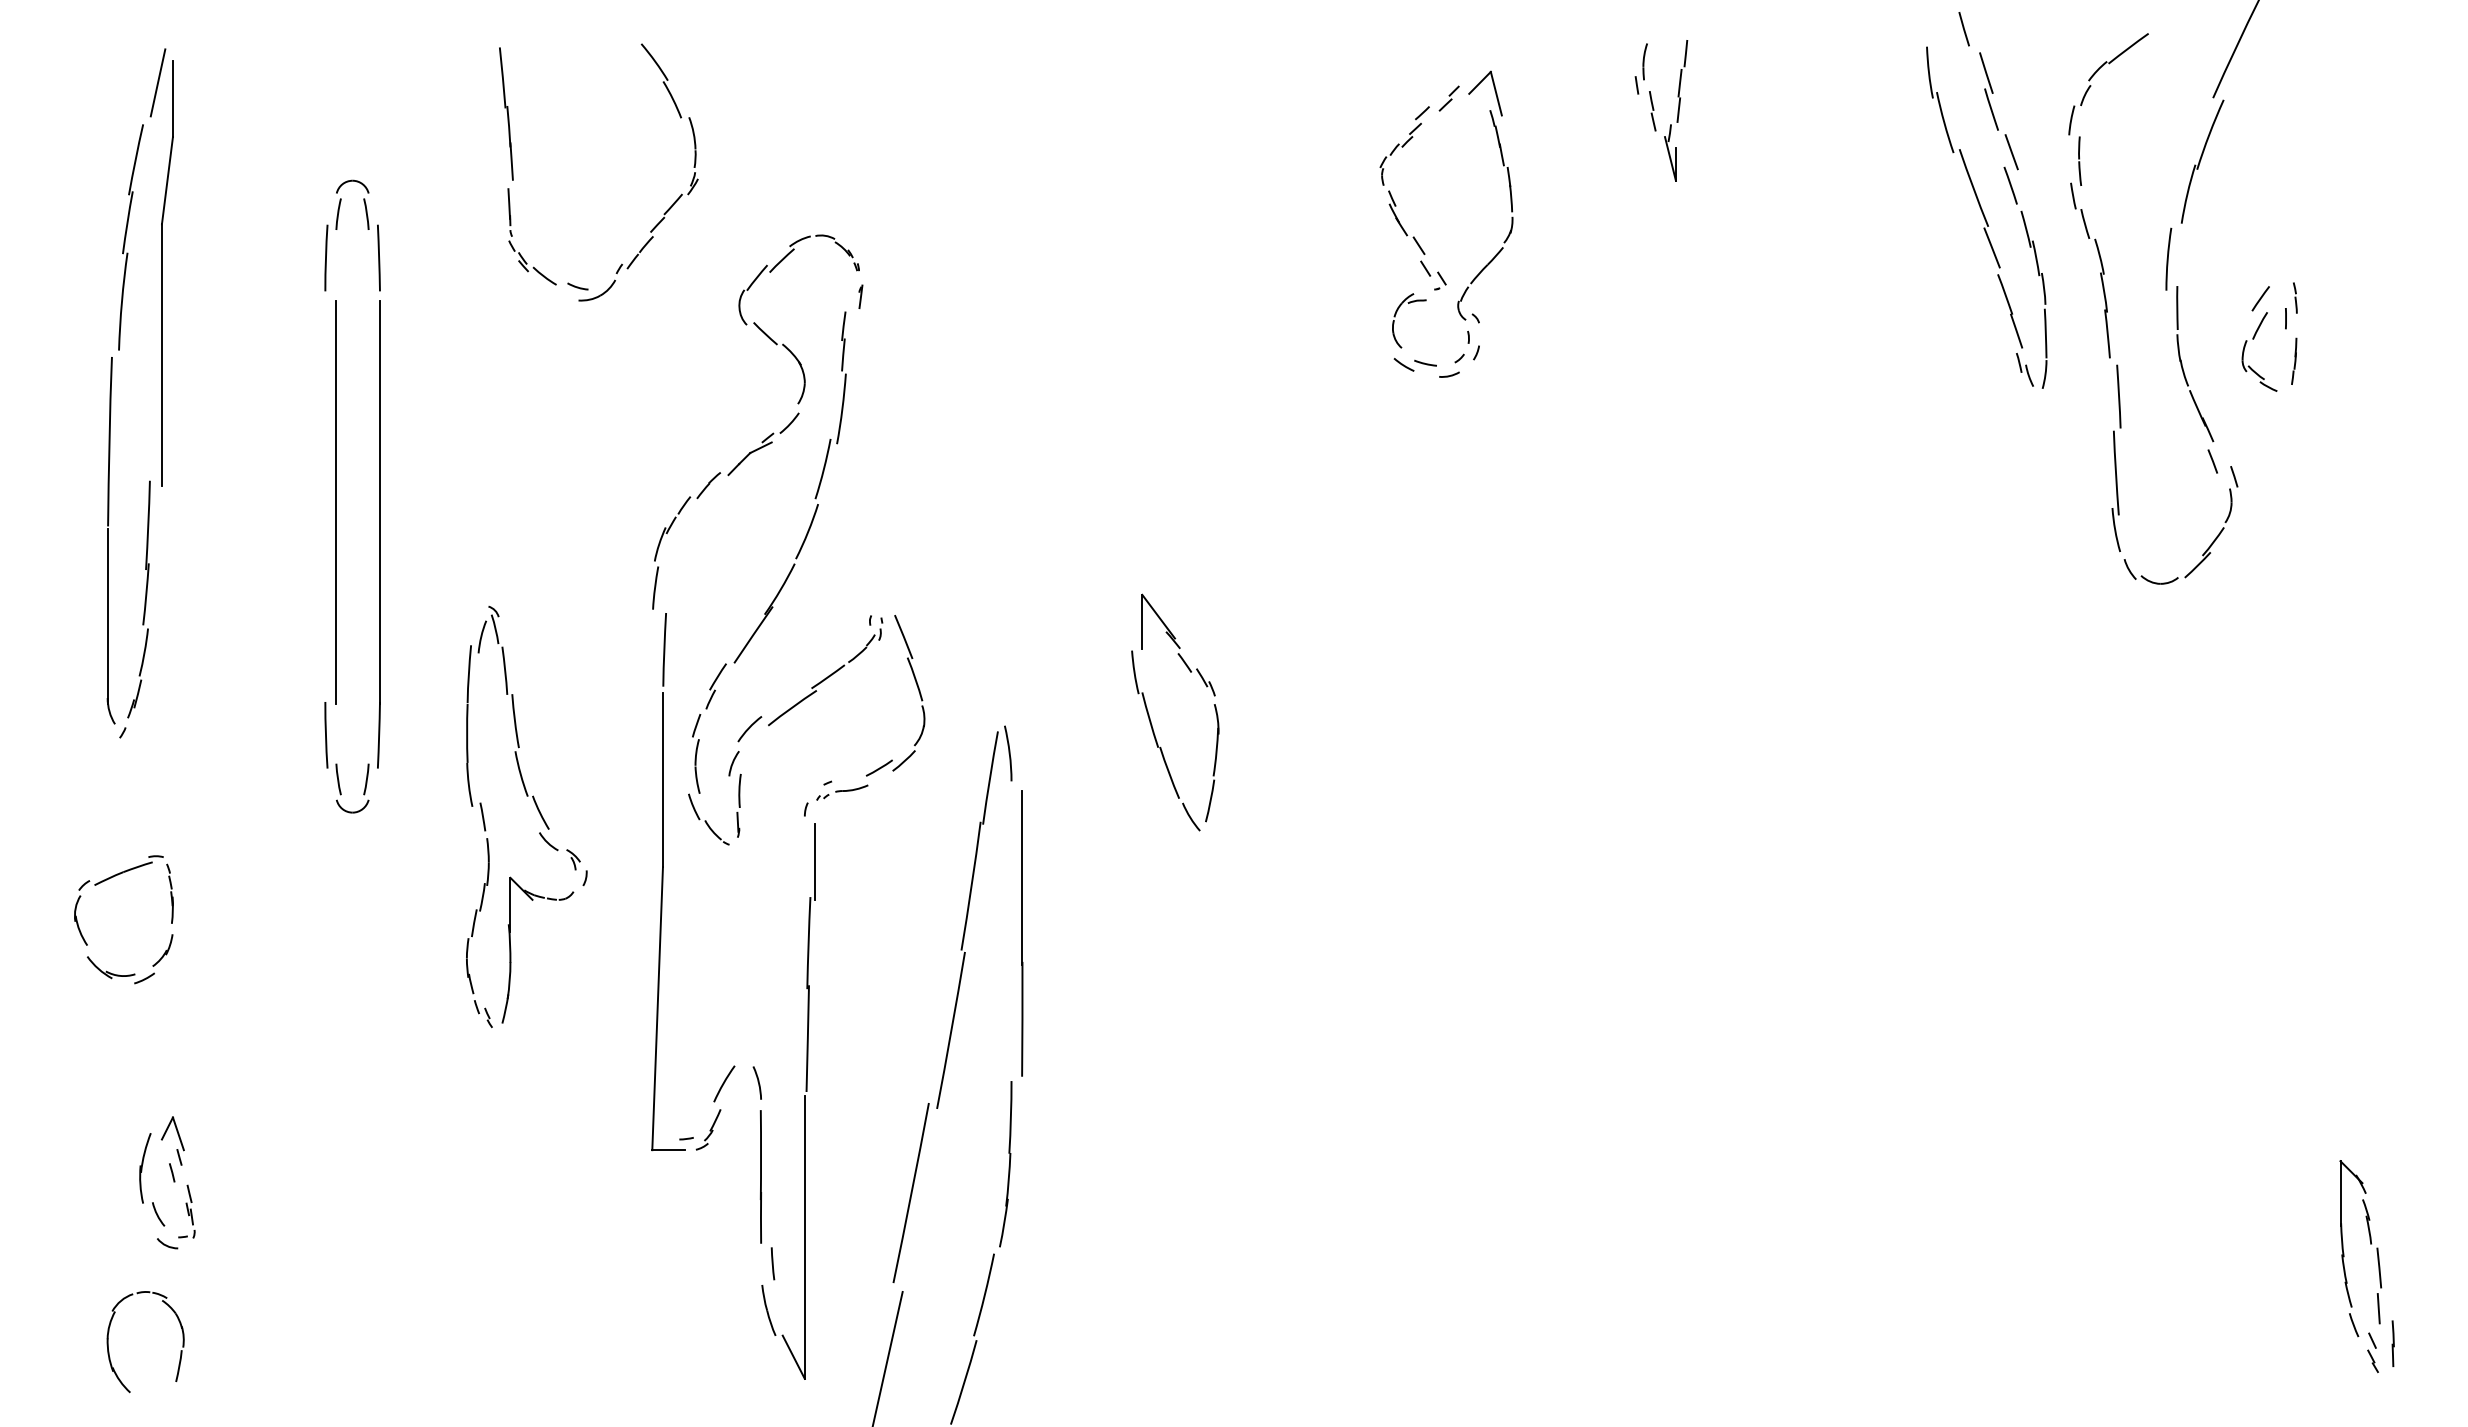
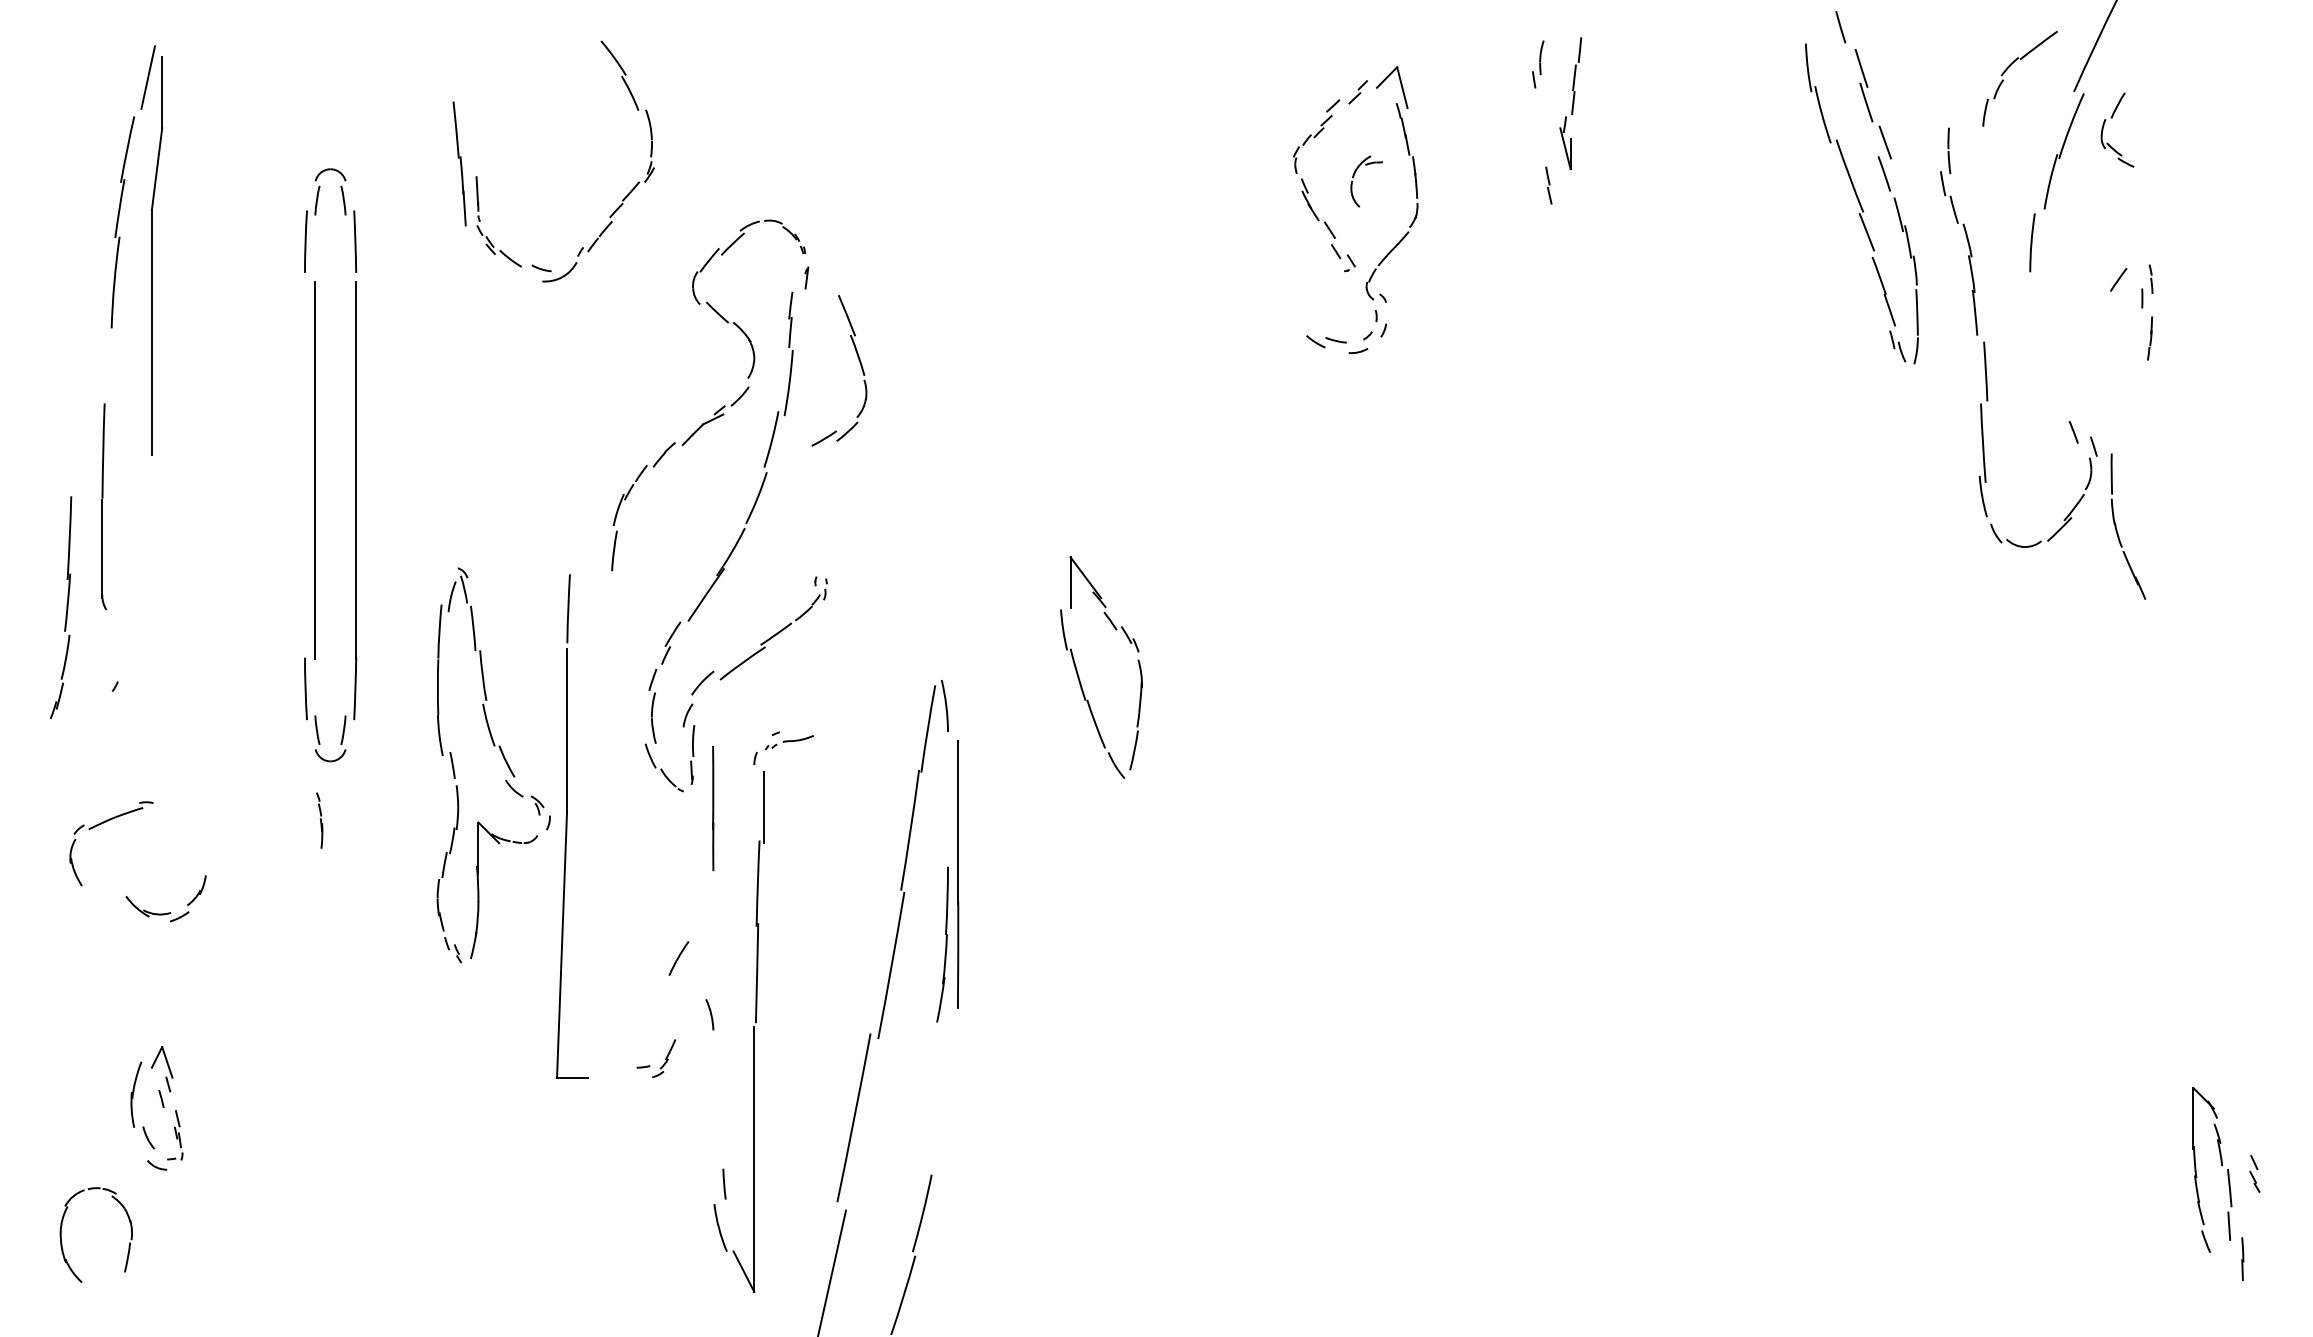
part: (2095, 74) -> (2007, 69), moved
part: (1652, 111) -> (1548, 185), moved
part: (506, 113) -> (459, 163), moved
part: (1396, 314) -> (1354, 175), moved
part: (2253, 339) -> (2111, 118), moved
part: (2183, 367) -> (2117, 529), moved
part: (110, 540) -> (103, 506), size x0.6
part: (144, 600) -> (66, 608), moved
part: (917, 688) -> (859, 363), moved
part: (668, 882) -> (572, 826), moved
part: (169, 893) -> (319, 820), moved
part: (133, 973) -> (169, 912), moved
line: (724, 1083) -> (679, 958), moved
part: (1005, 1164) -> (942, 944), moved
line: (760, 1176) -> (712, 808), moved
part: (180, 1350) -> (128, 1242), moved
part: (2372, 1352) -> (2254, 1173), moved

